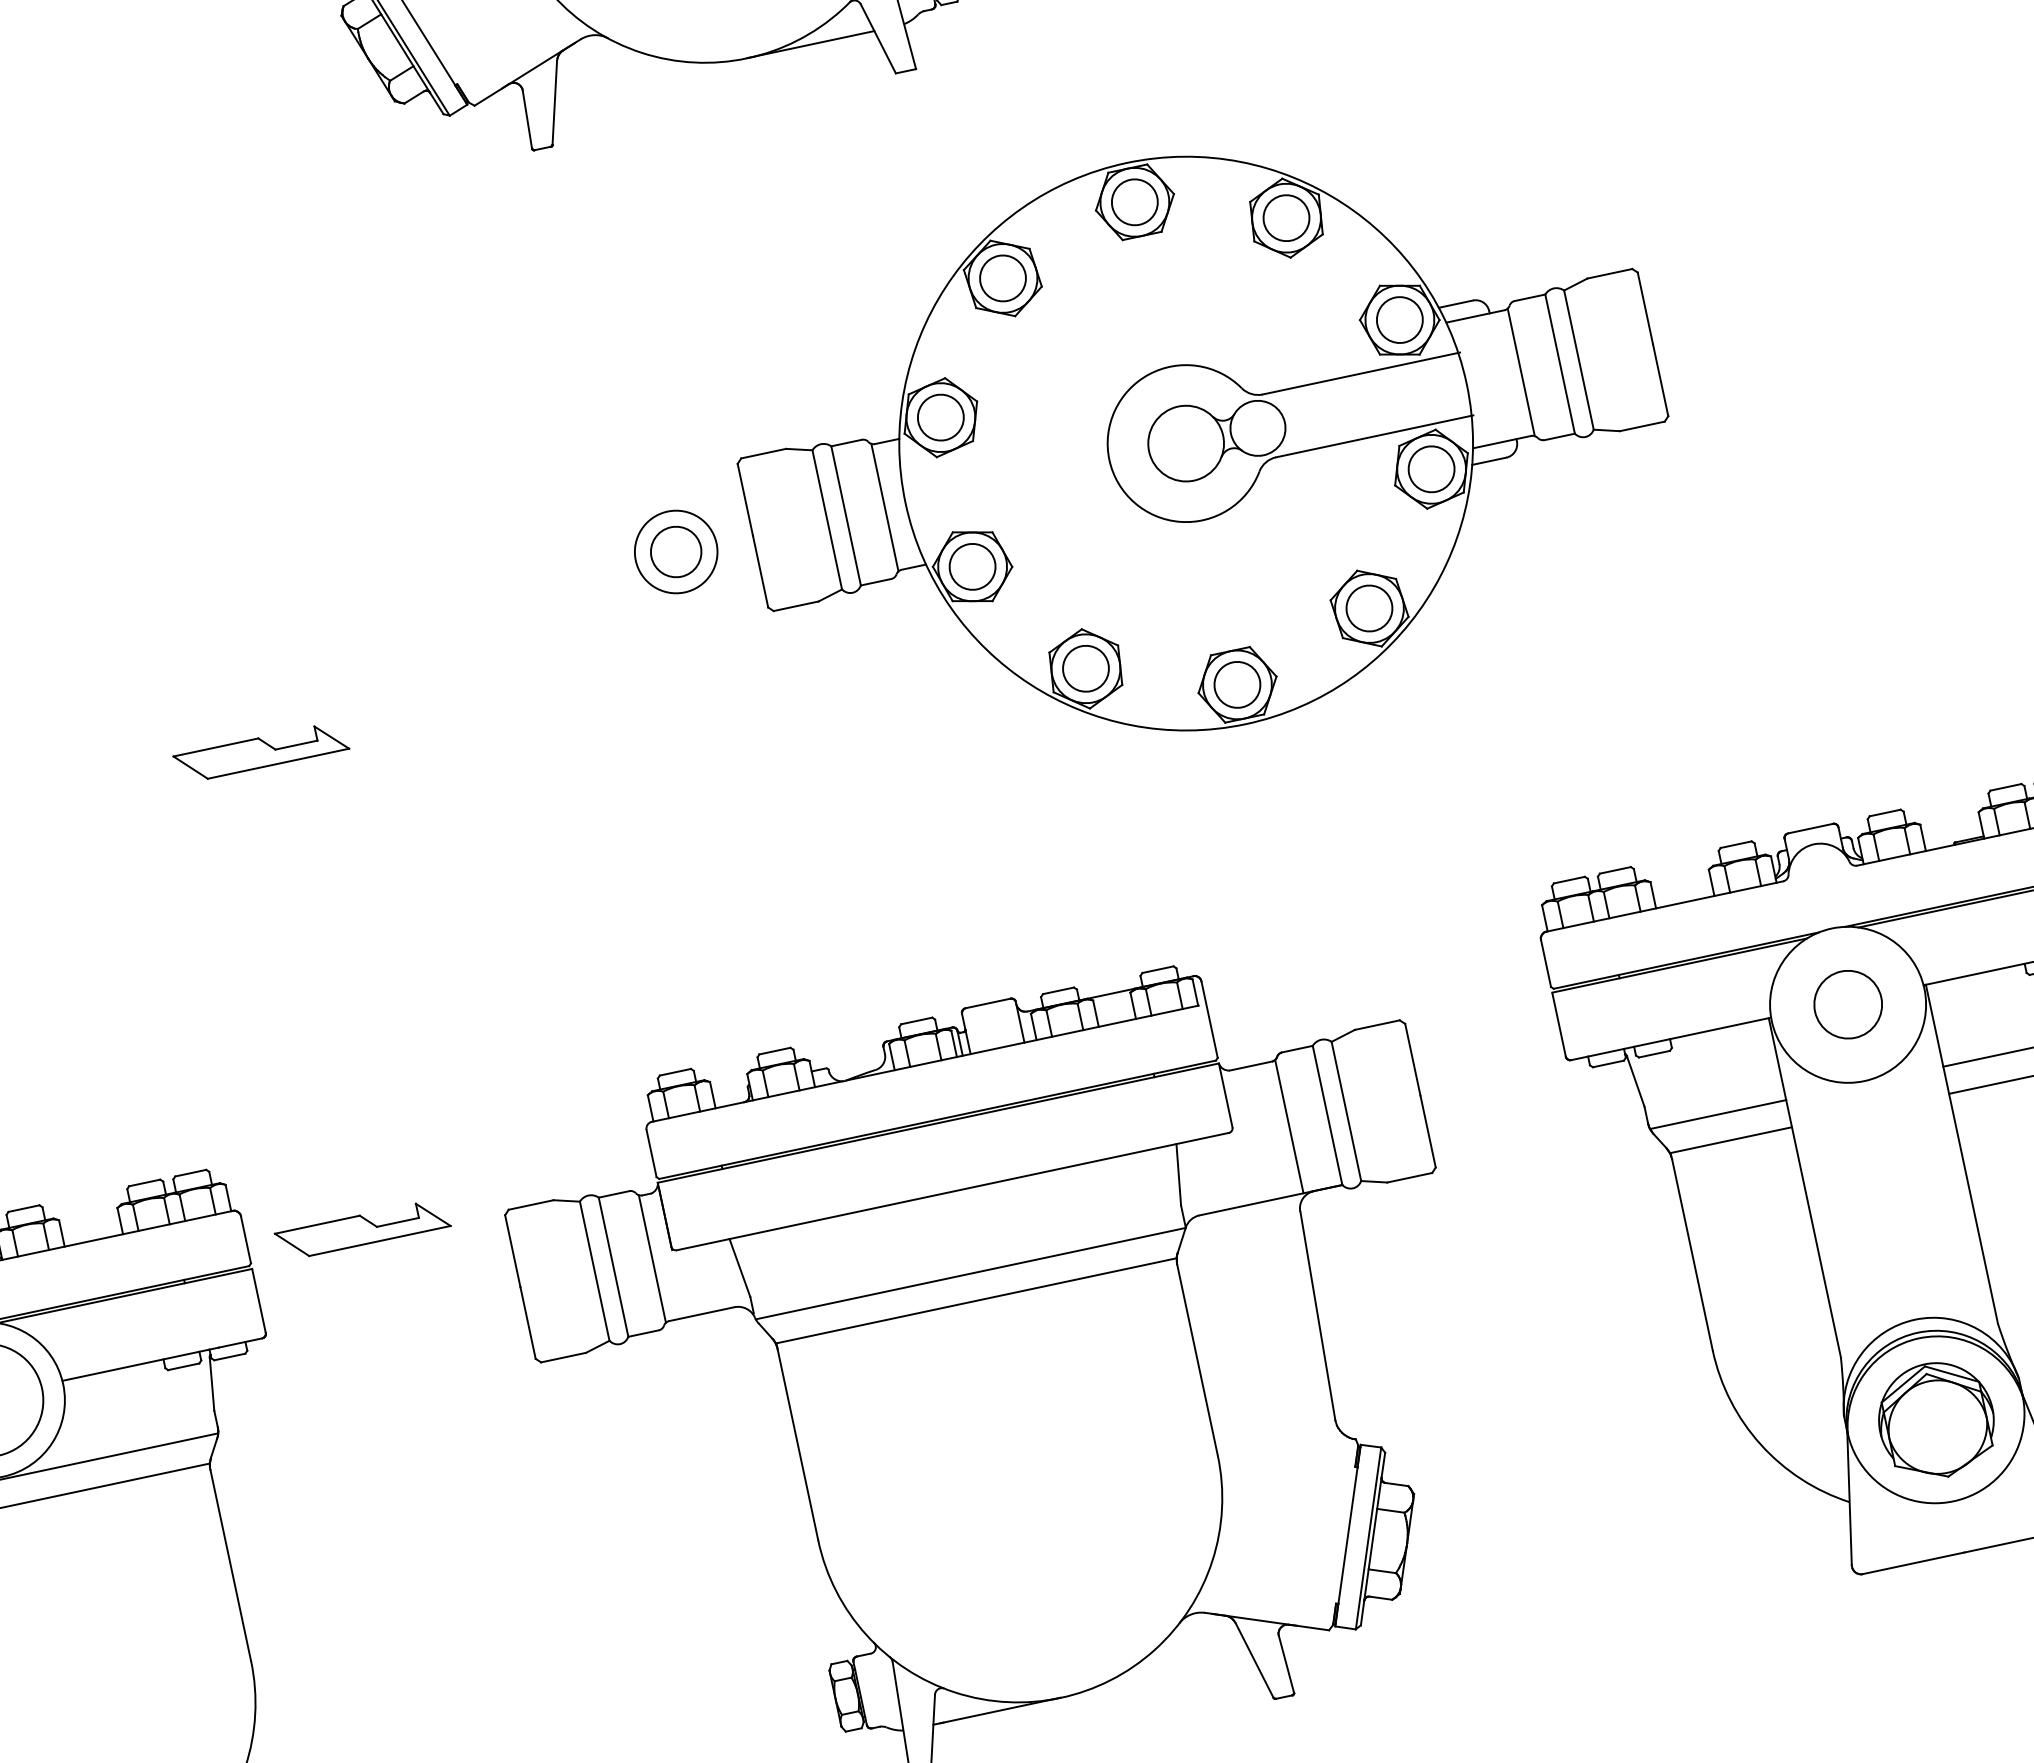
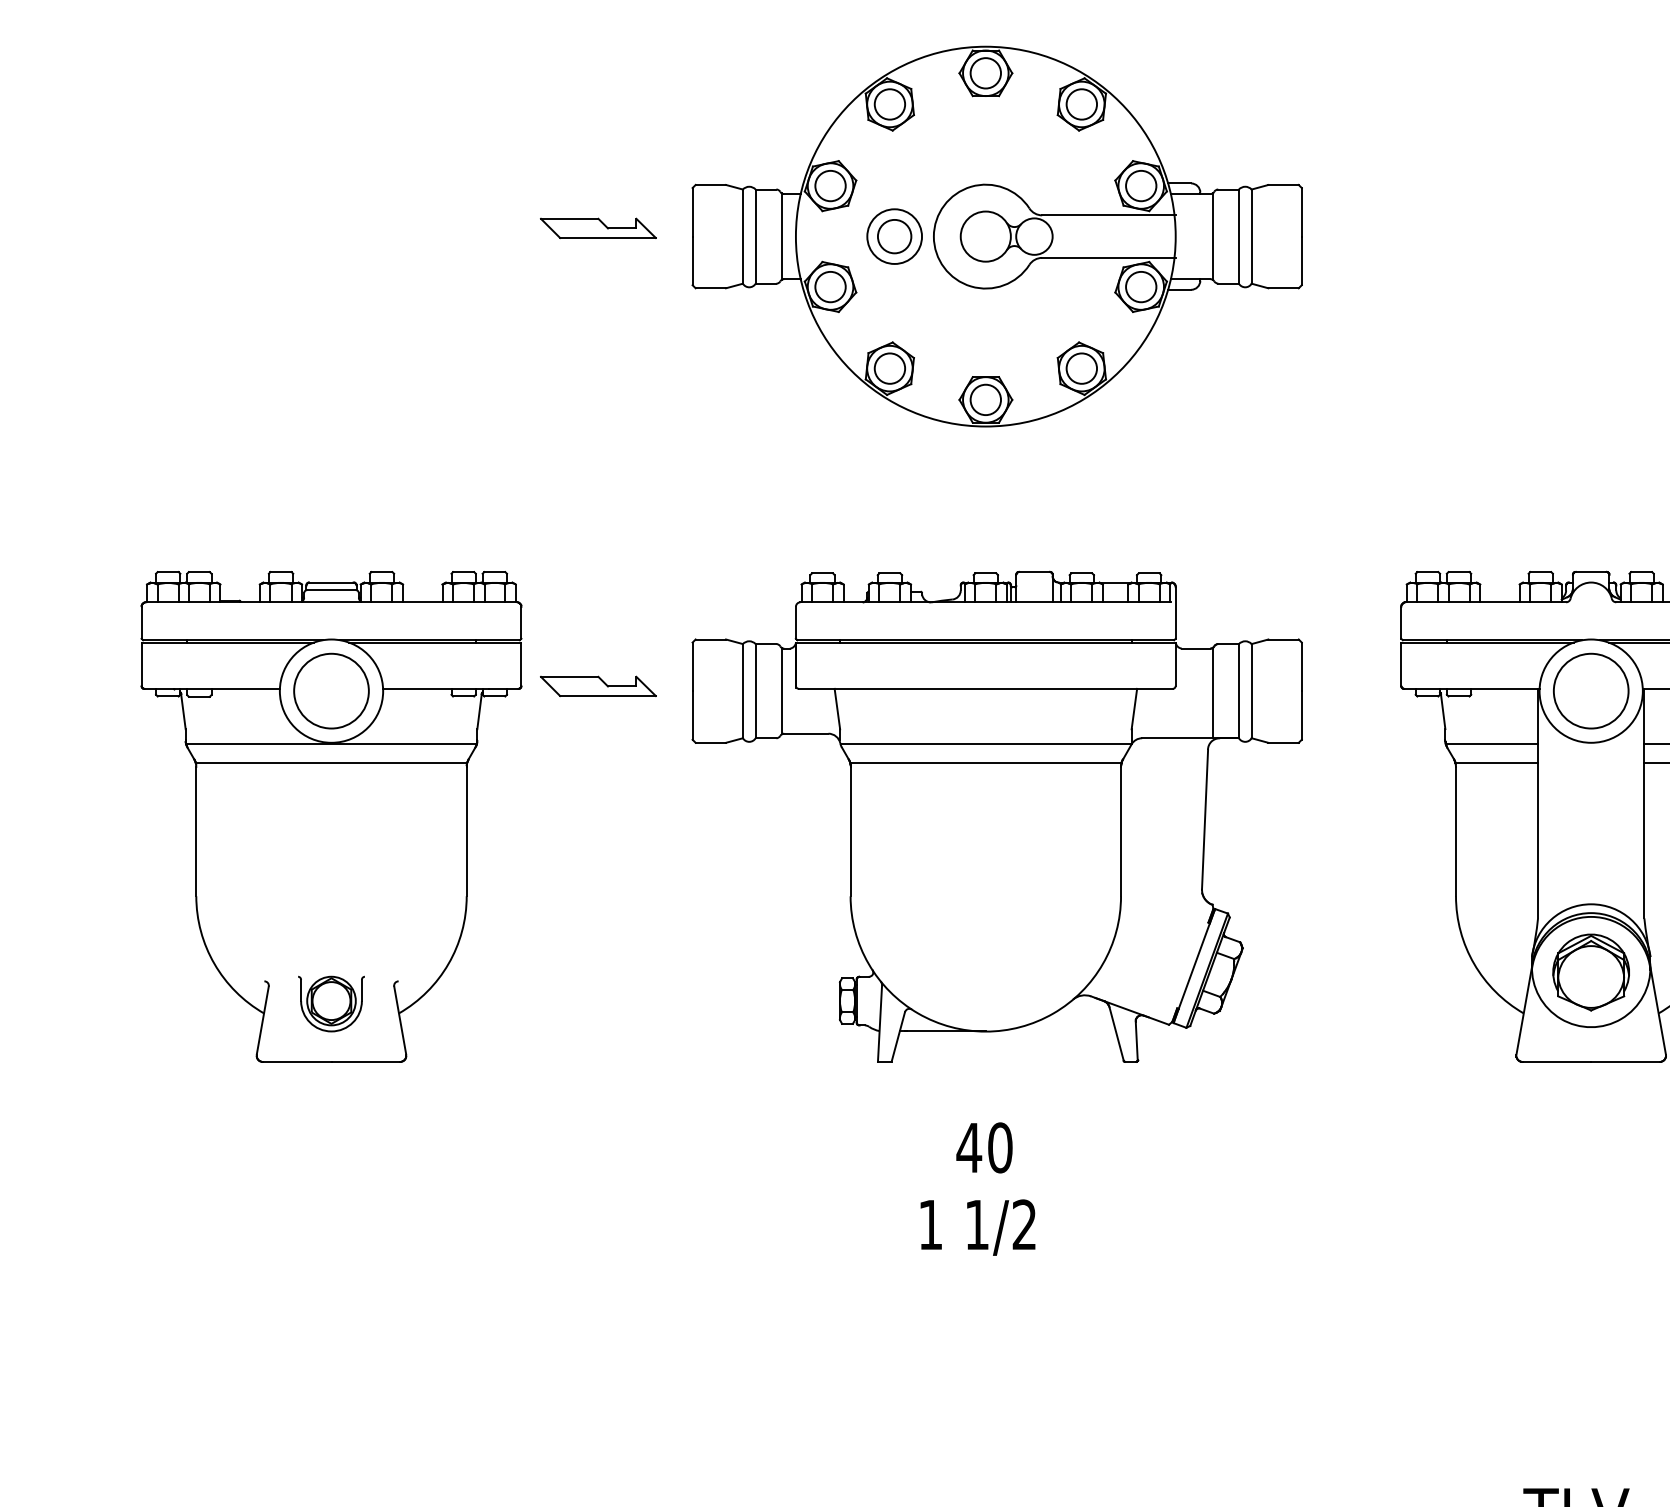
part: (1201, 440) -> (996, 236), moved
part: (261, 751) -> (598, 227), moved
circle: (1848, 1003) -> (1591, 690), size x1.67
part: (362, 1229) -> (598, 686), moved

